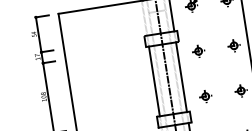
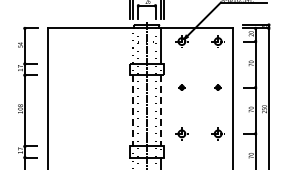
part: (233, 45) -> (217, 87), size x0.6
part: (198, 51) -> (181, 87), size x0.6
line: (181, 76) -> (160, 110), solid -> dashed
line: (154, 81) -> (133, 110), solid -> dashed

